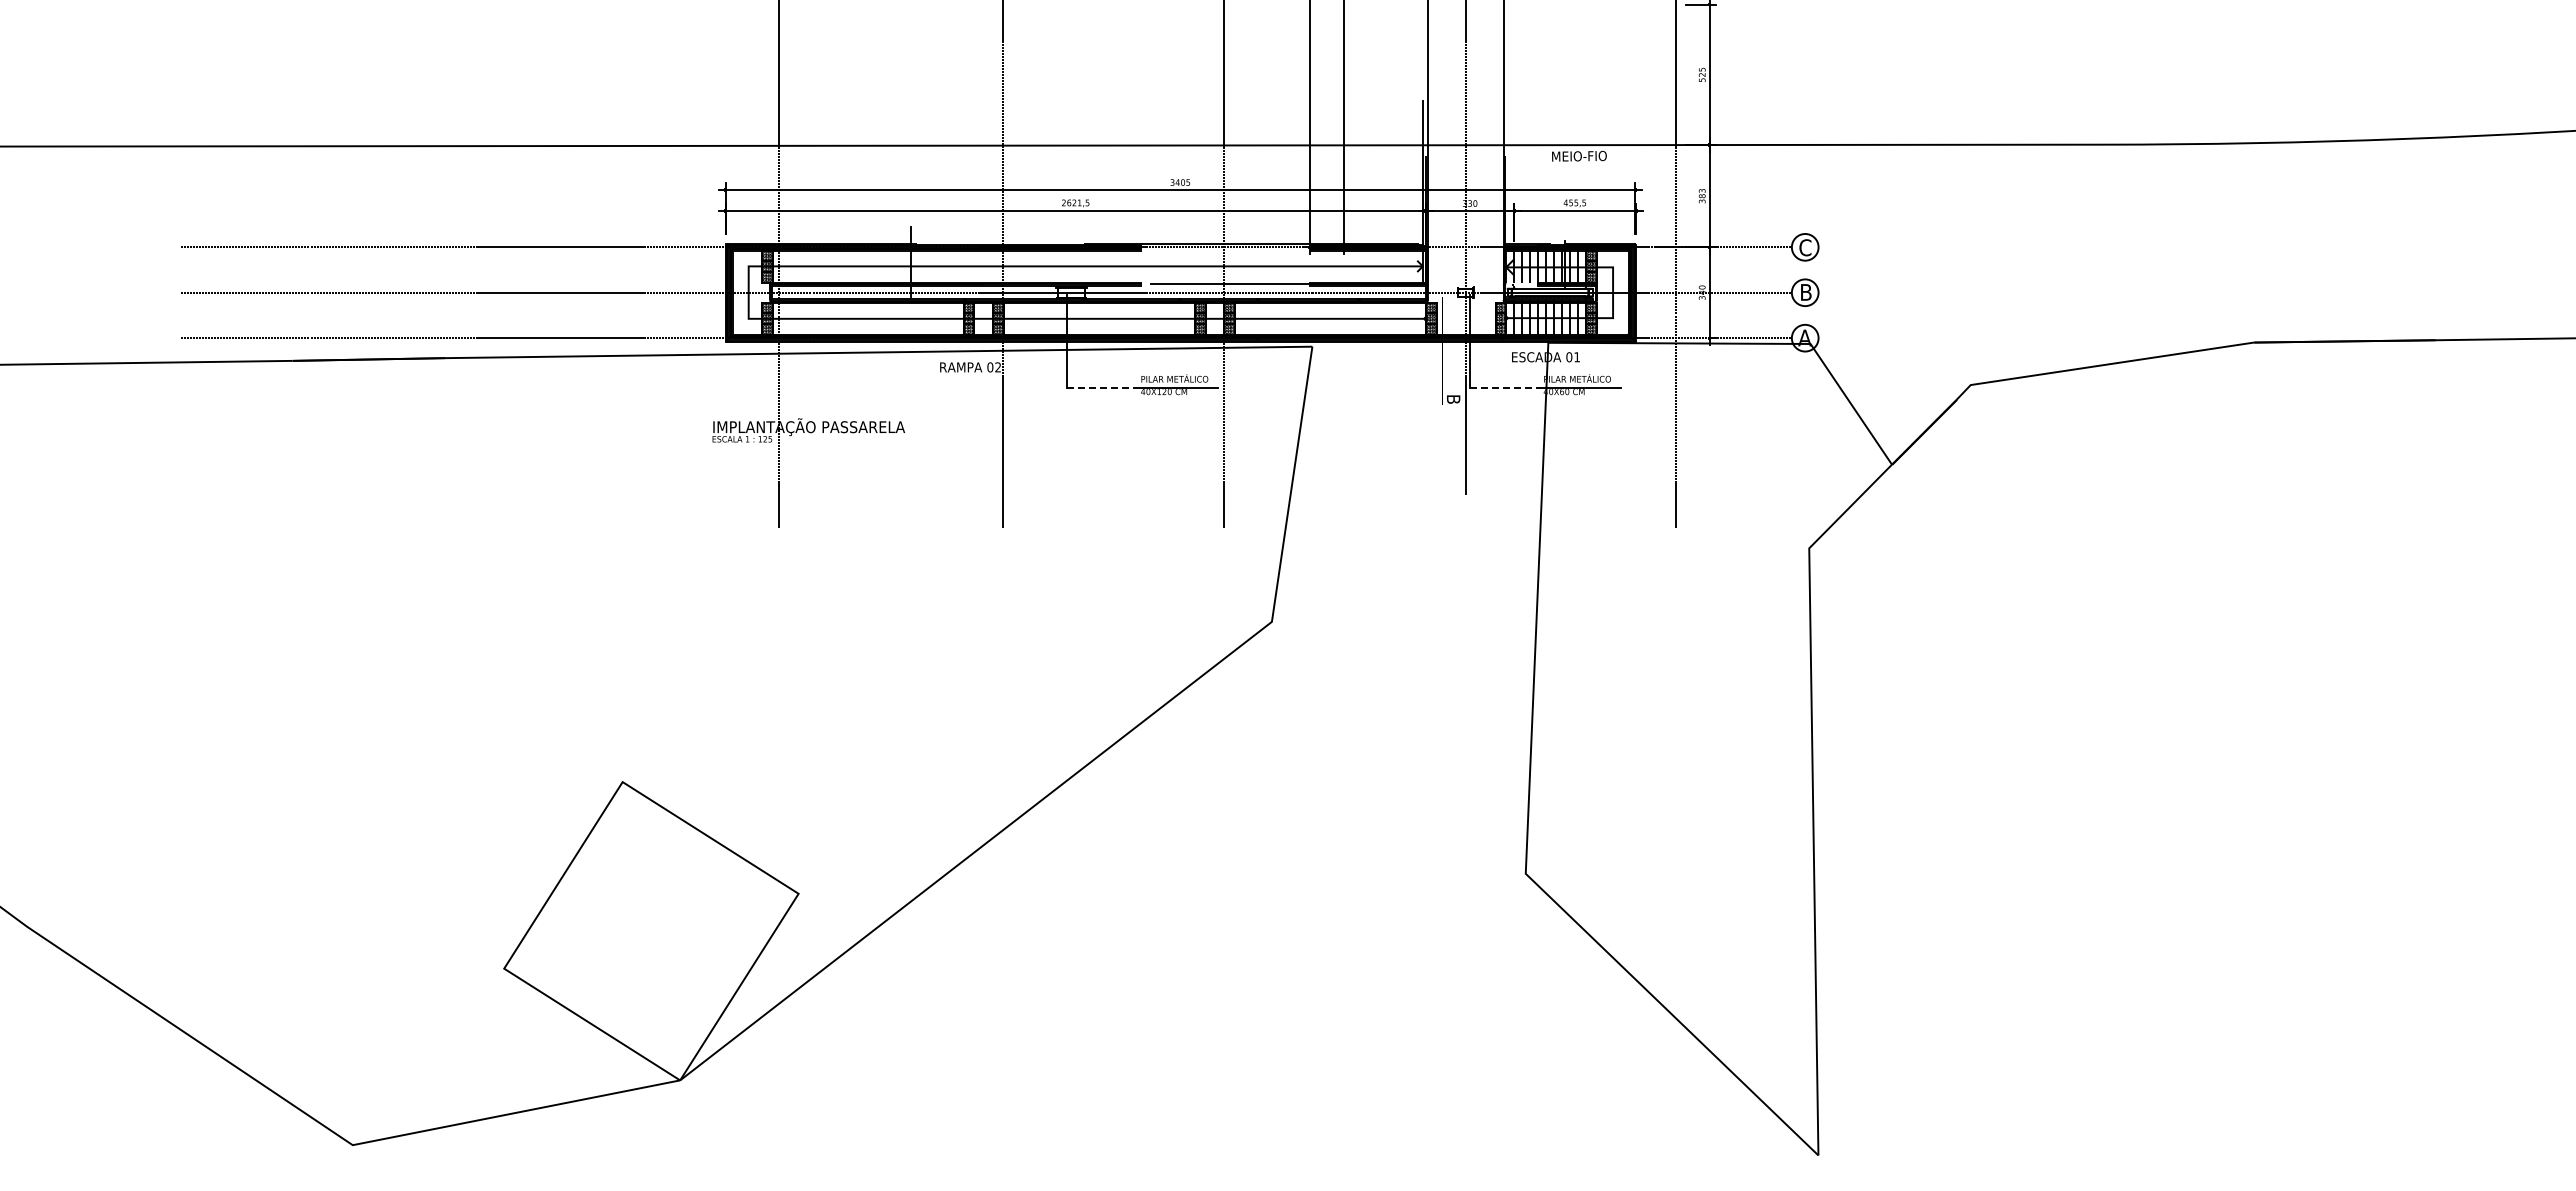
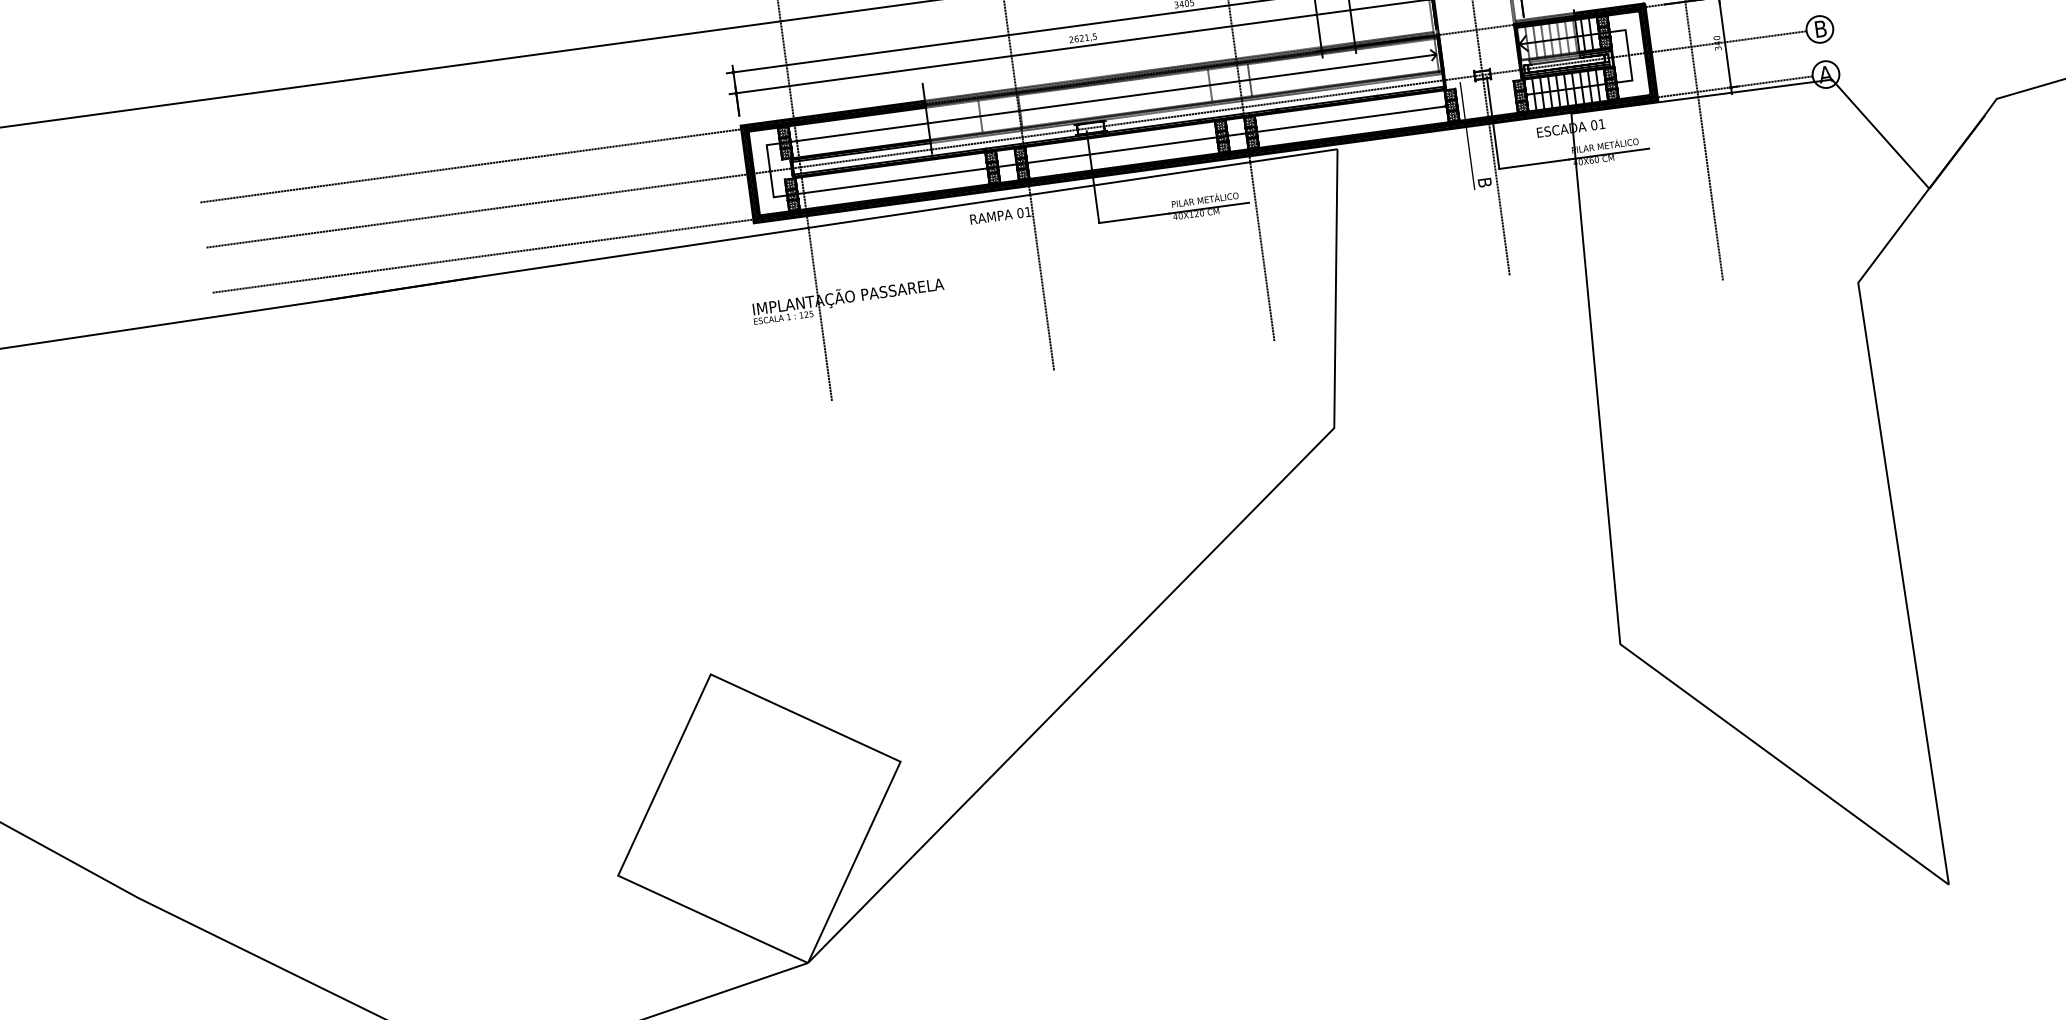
text: (997, 367) -> (1027, 212), 02 -> 01
line: (1102, 387) -> (1134, 217), dashed -> solid
line: (1505, 387) -> (1534, 163), dashed -> solid

